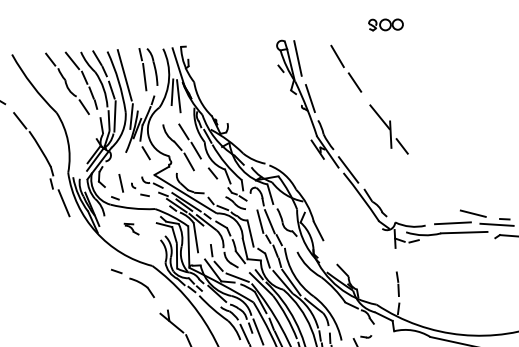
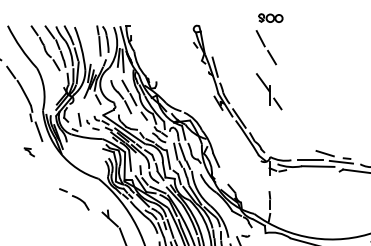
line: (297, 58) -> (207, 38), removed
part: (345, 68) -> (265, 47), moved
line: (125, 75) -> (86, 44), removed
part: (130, 229) -> (28, 152), moved
part: (133, 283) -> (74, 199), moved

